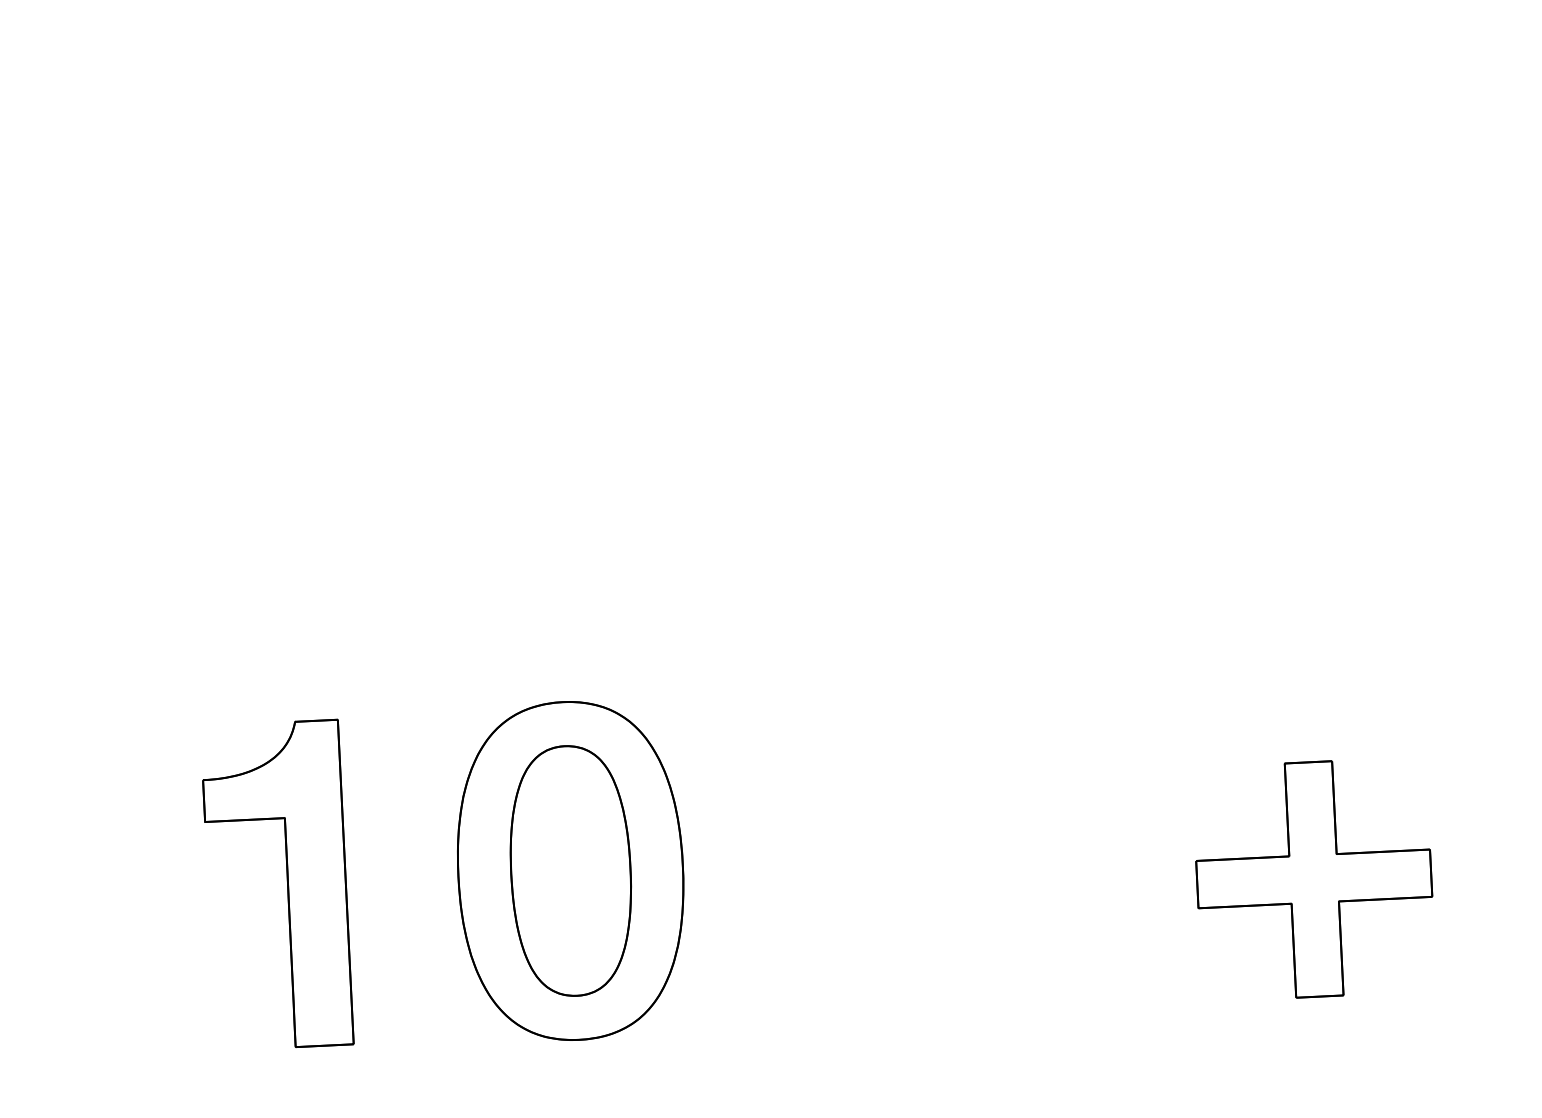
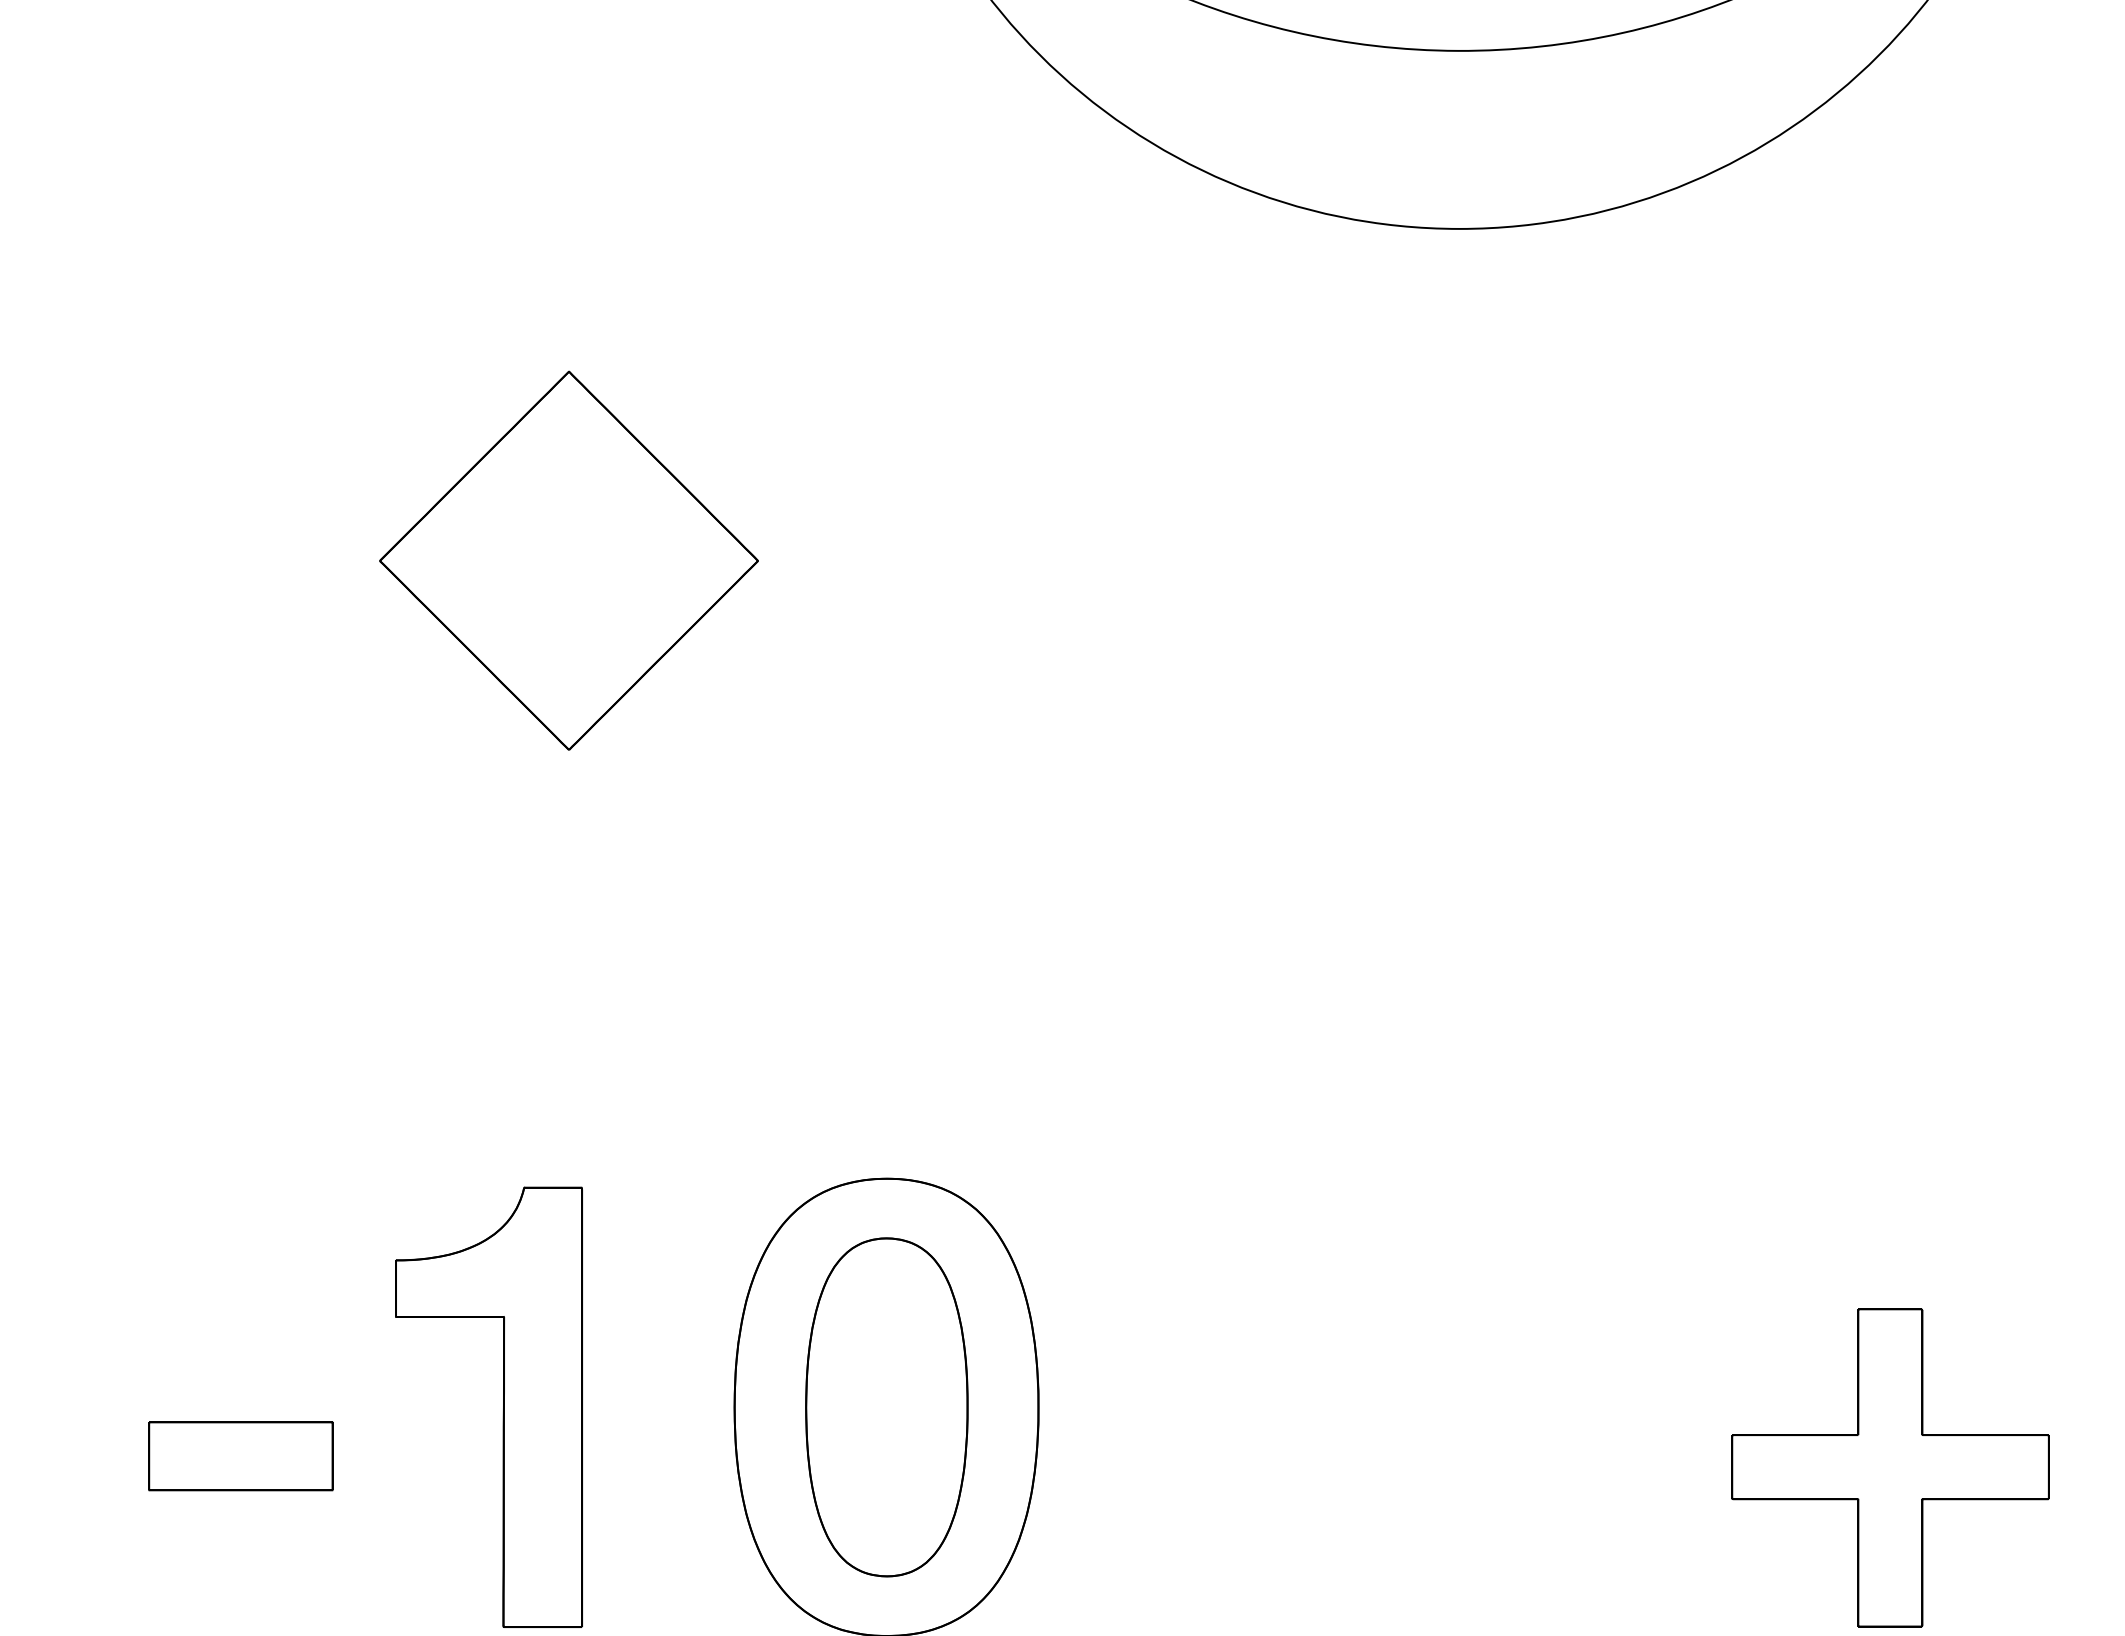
part: (305, 257) -> (568, 560), added
part: (95, 930) -> (240, 1456), added

